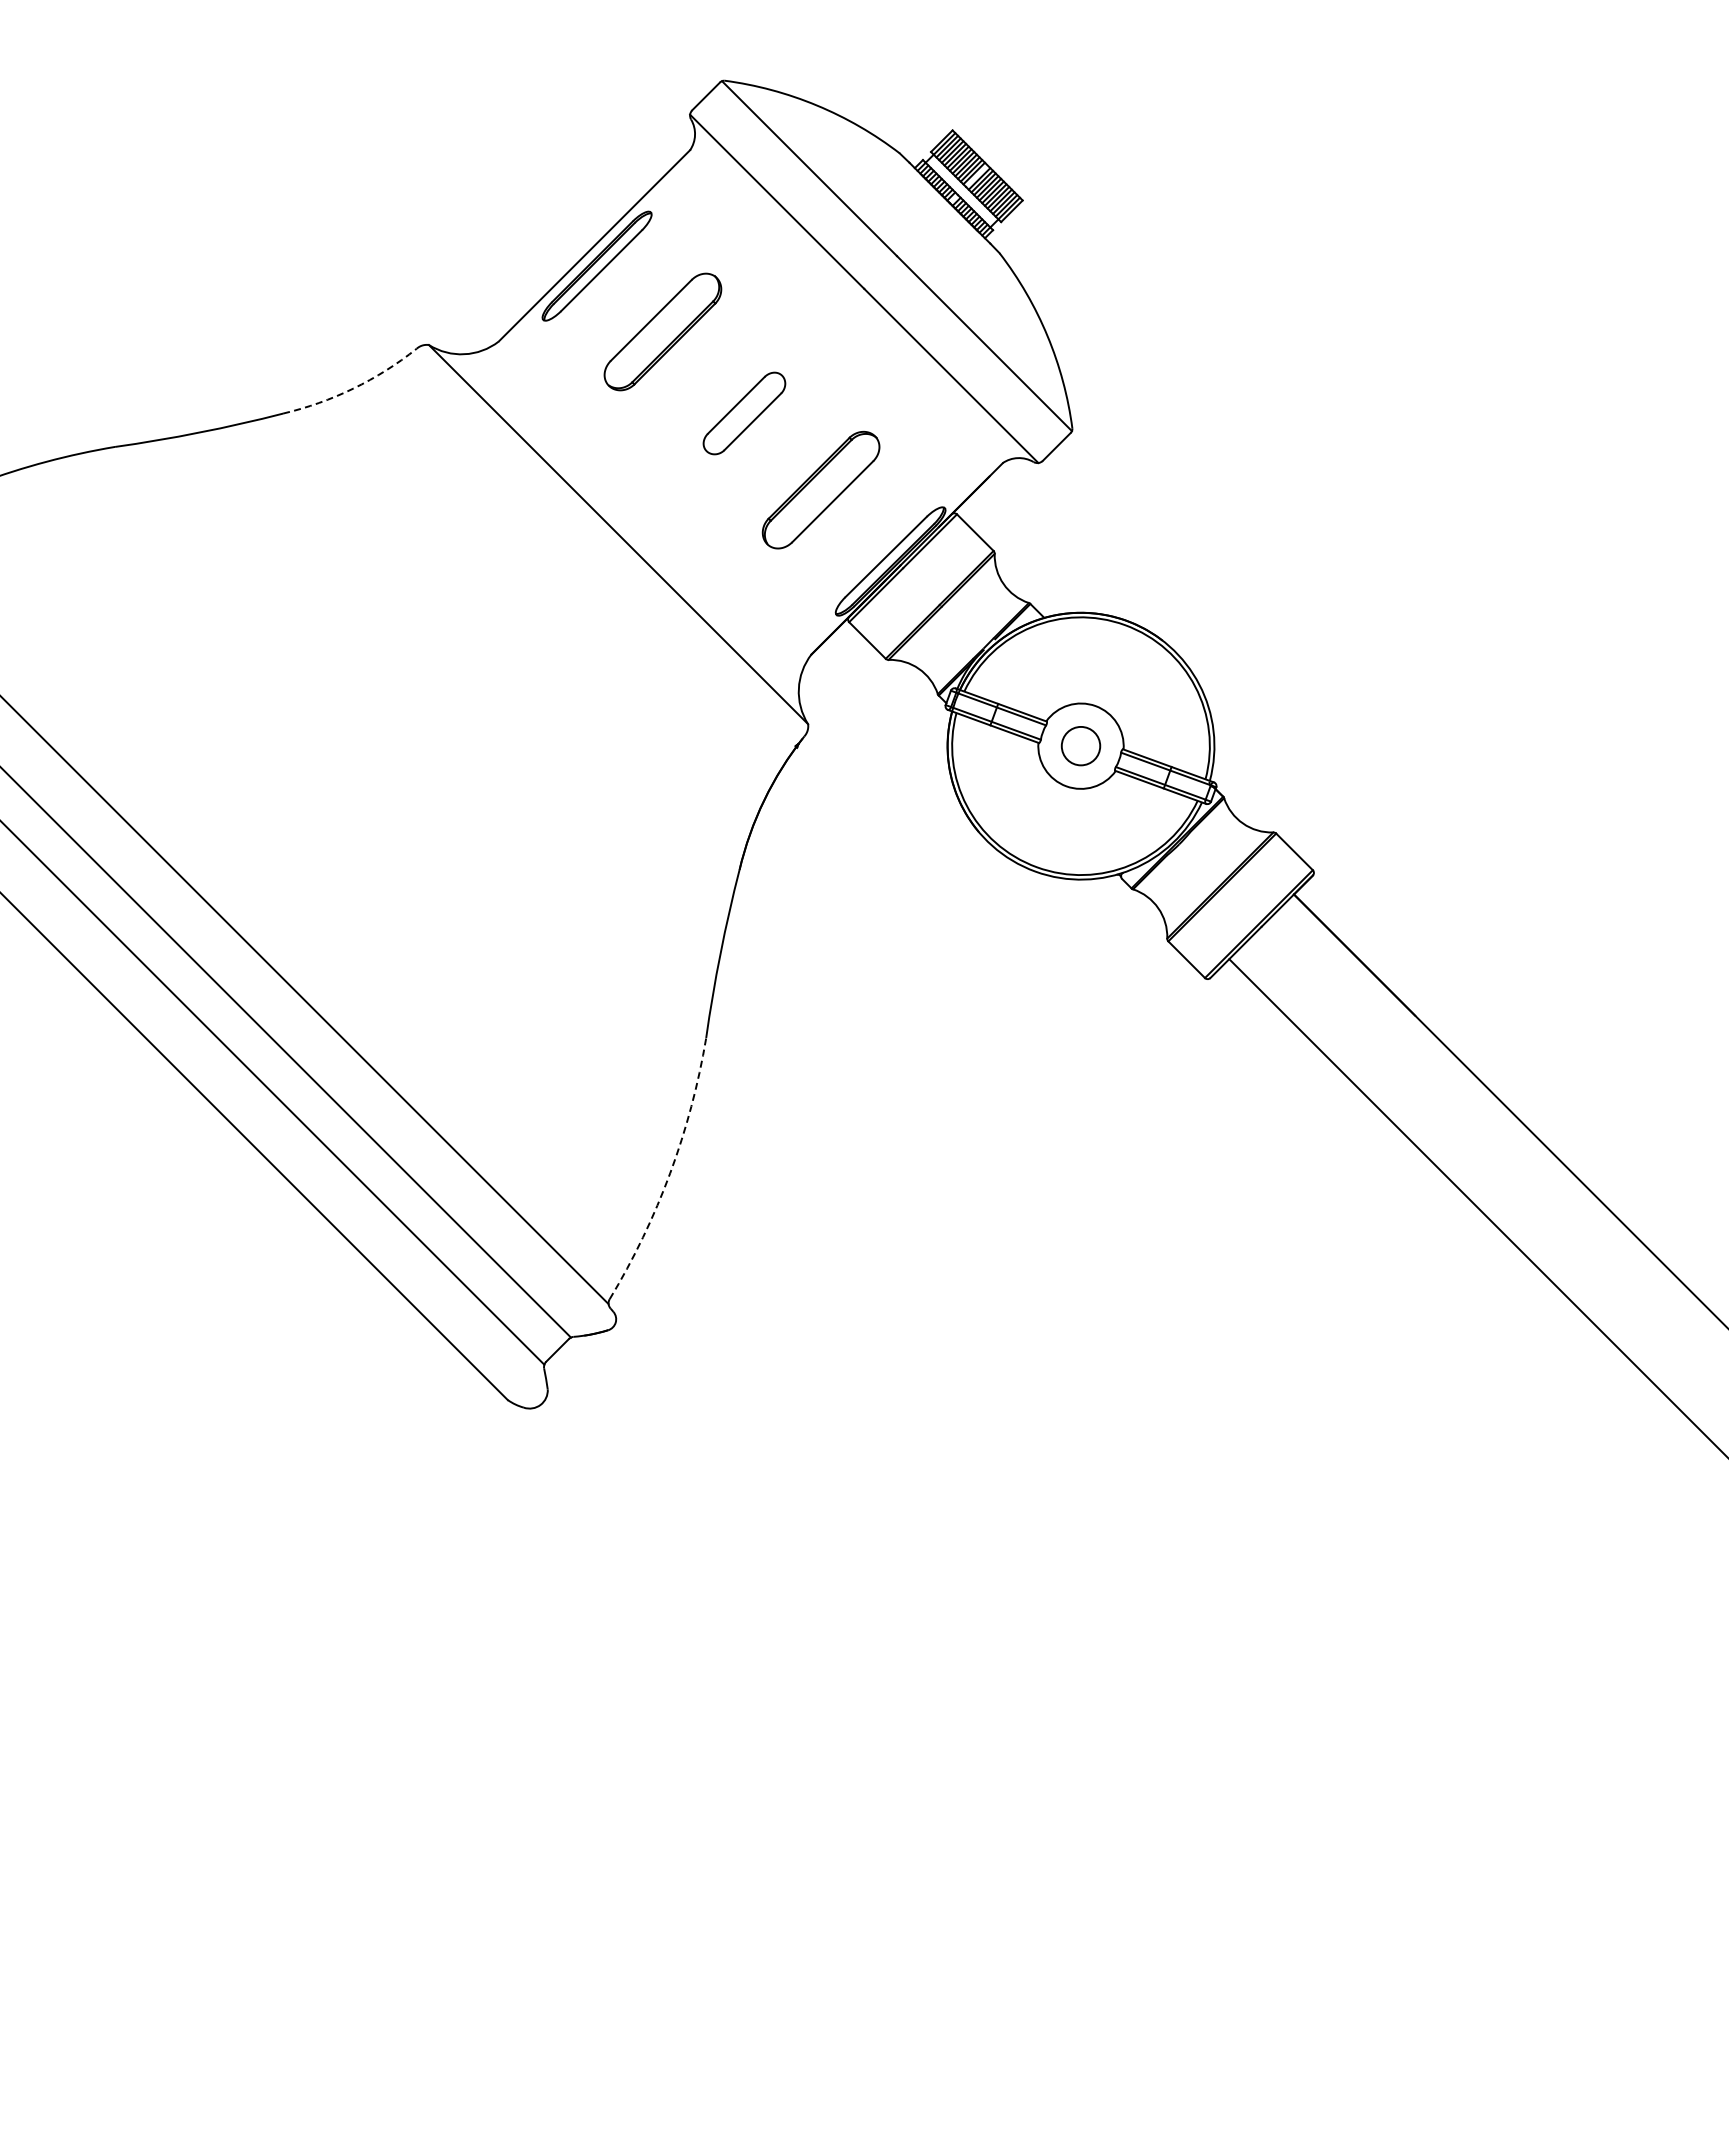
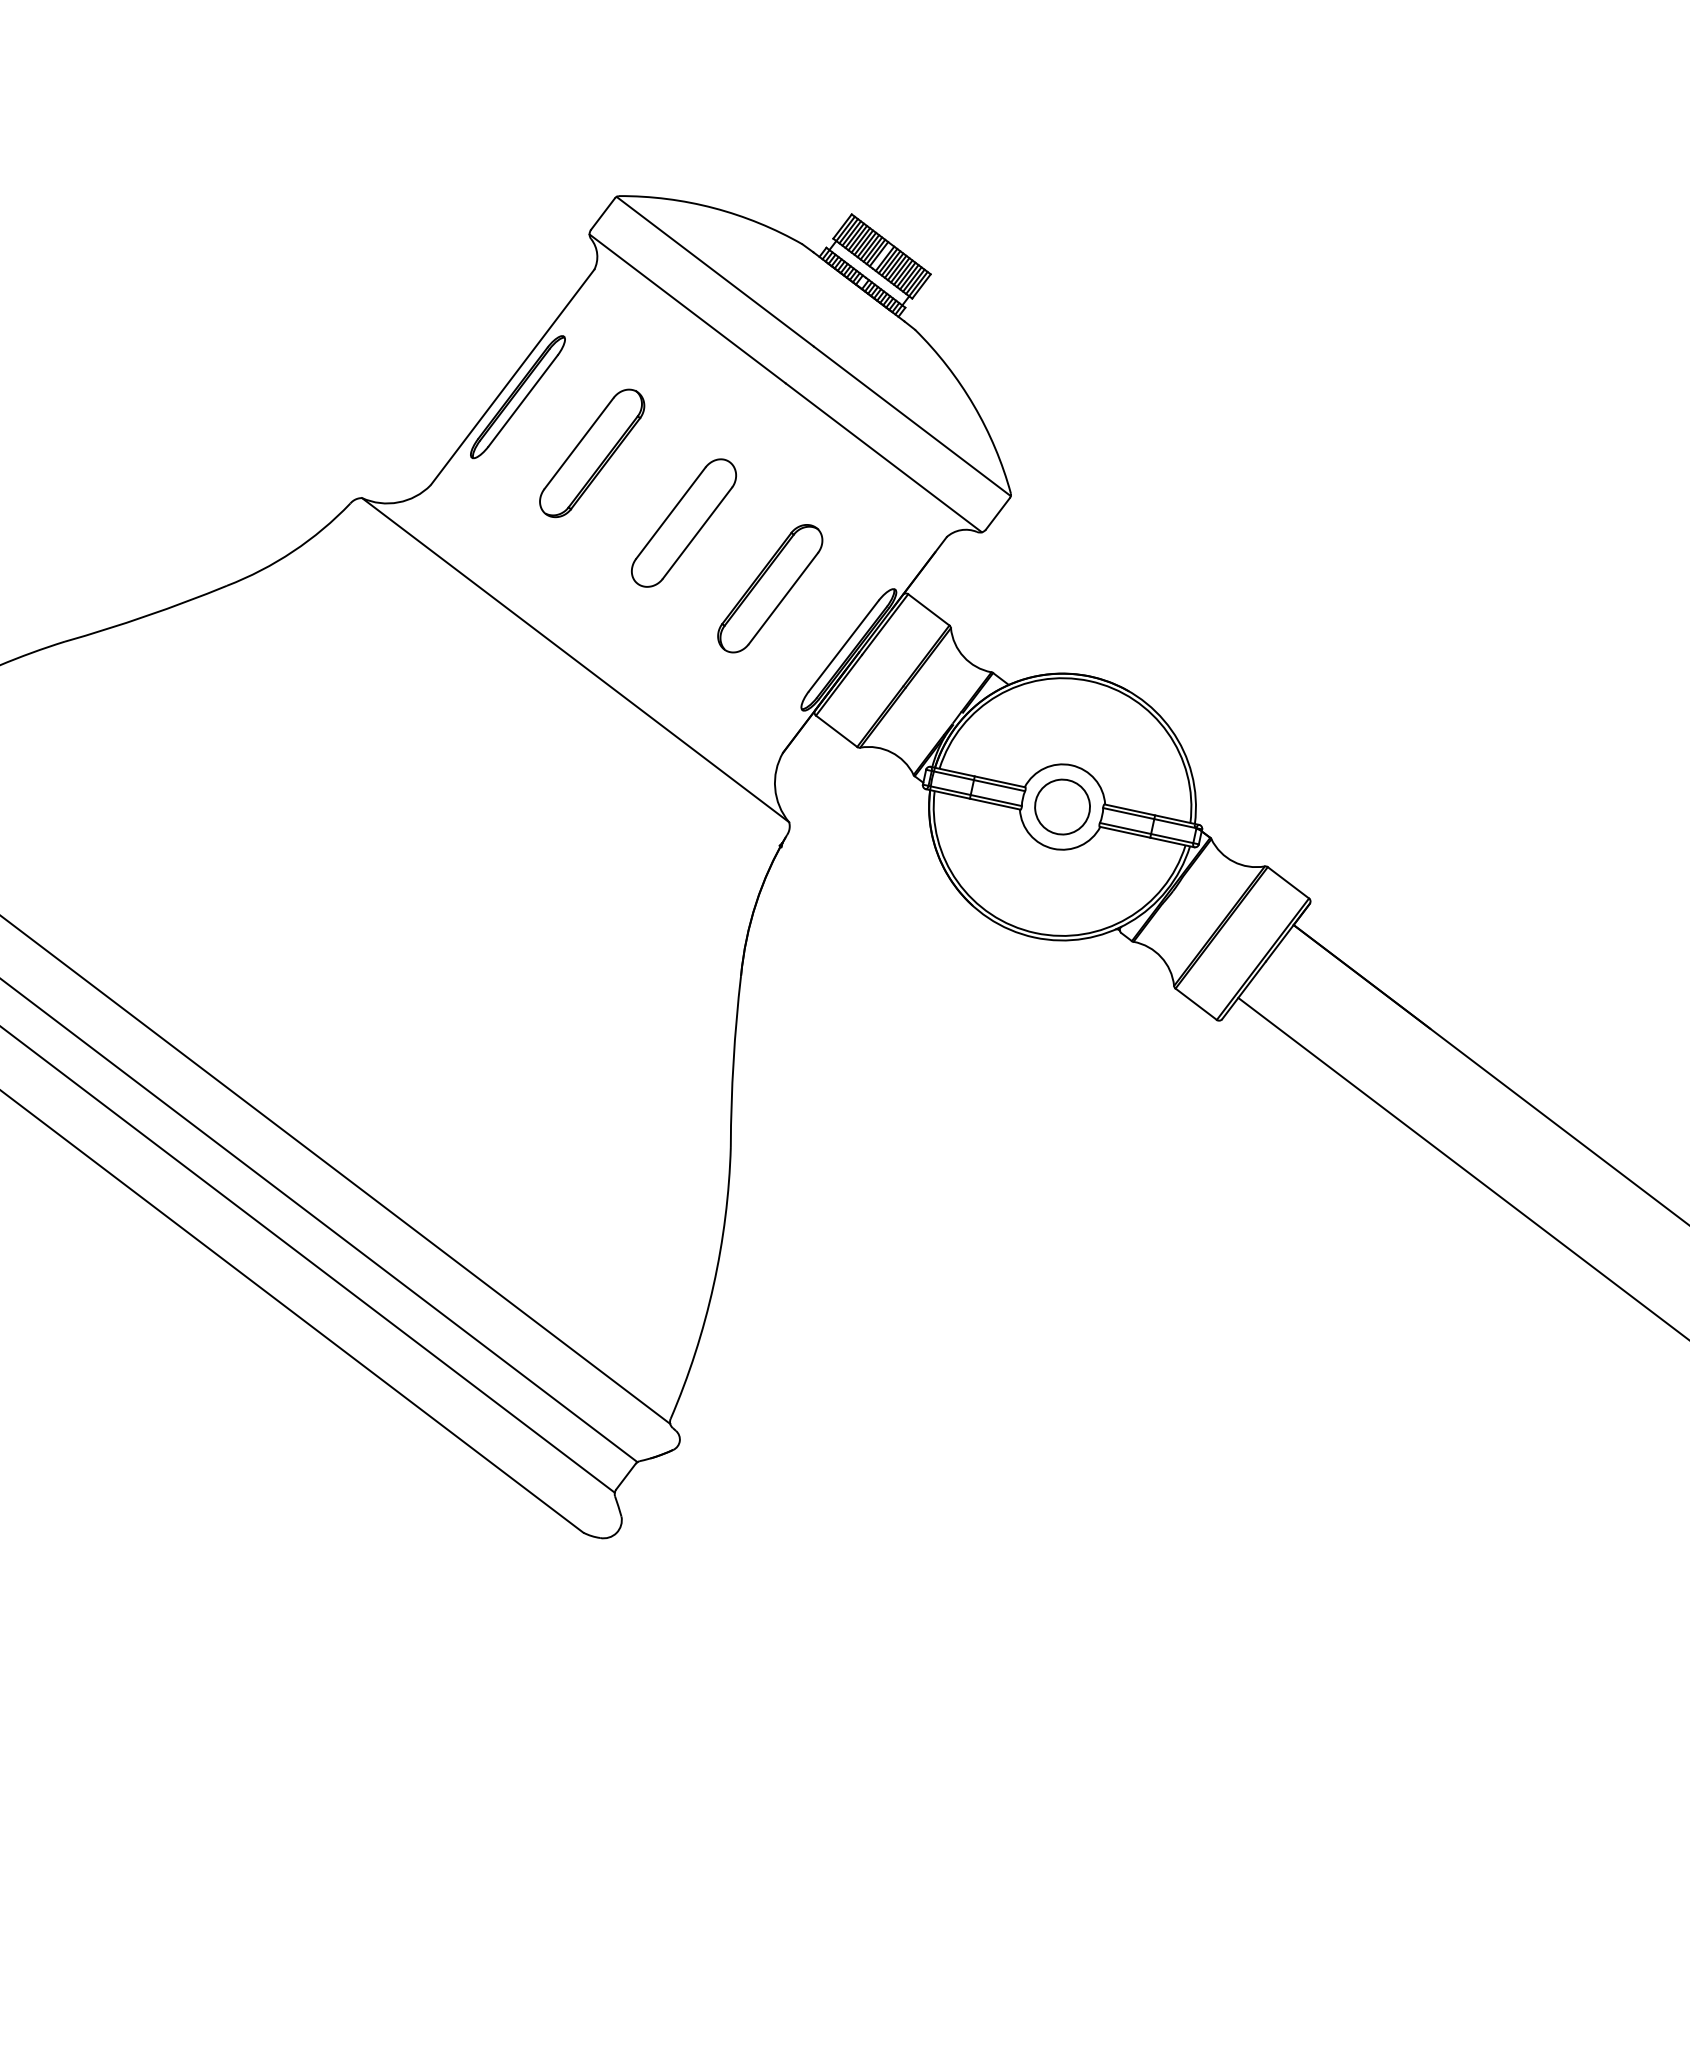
arc: (353, 388) -> (293, 551), dashed -> solid
part: (744, 413) -> (683, 523), size x1.43
circle: (1080, 745) -> (1061, 806), size x1.43
arc: (670, 1173) -> (713, 1286), dashed -> solid

